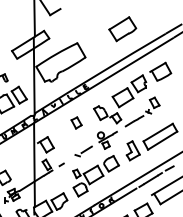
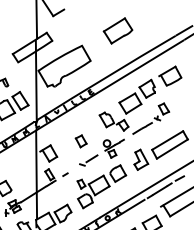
part: (122, 28) -> (117, 30), moved
part: (75, 123) -> (80, 141), moved

